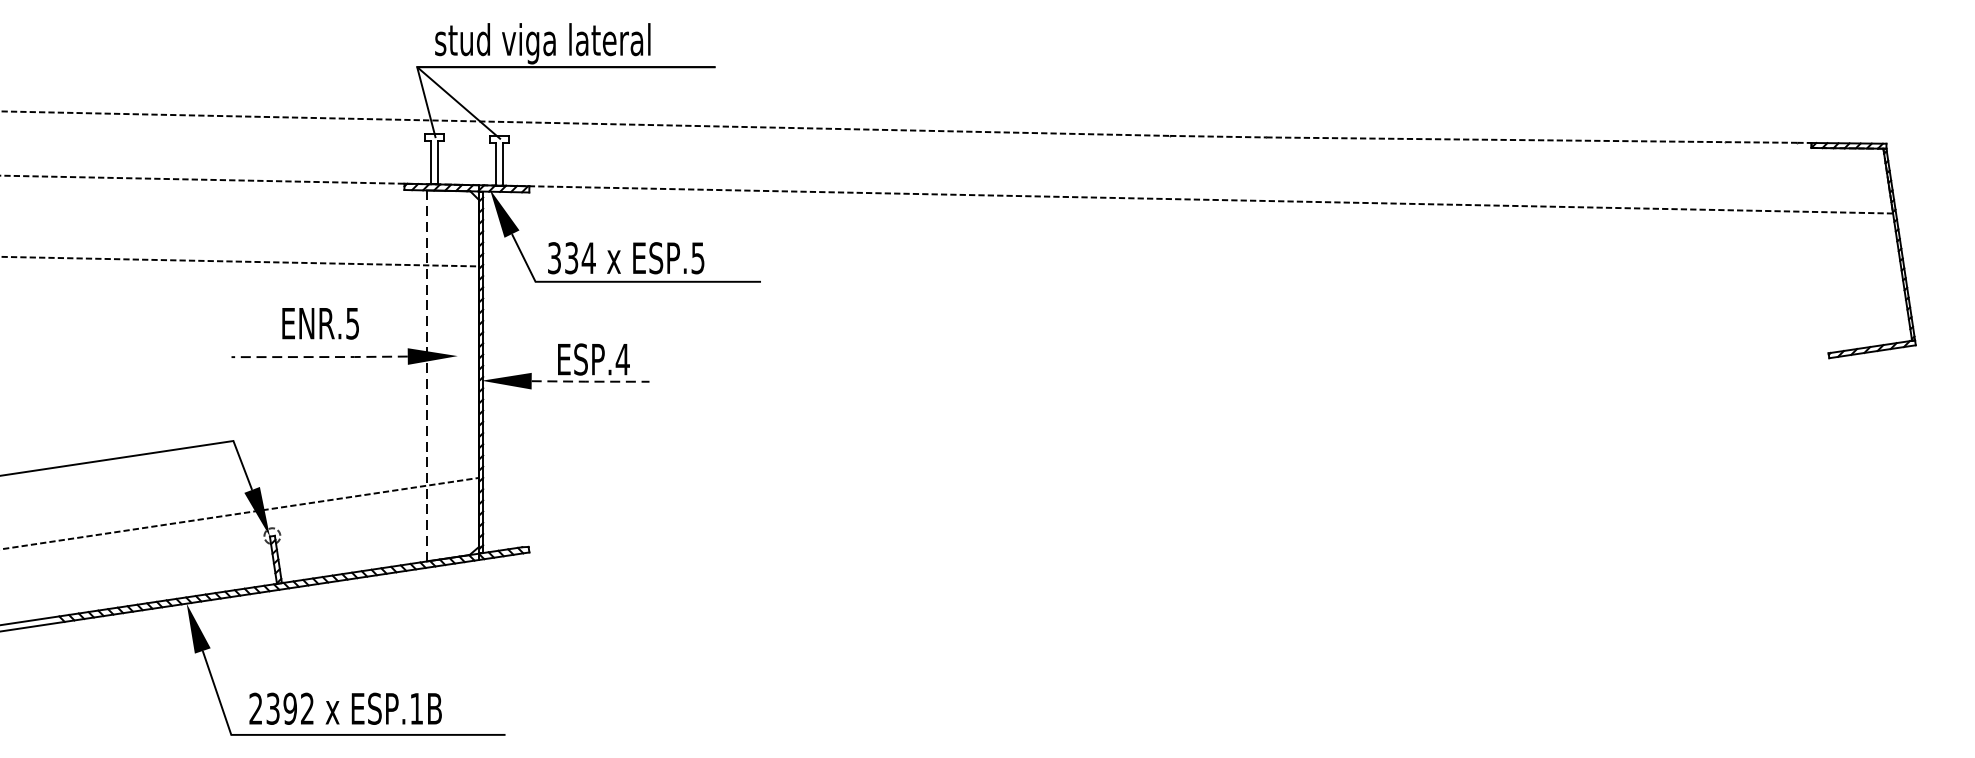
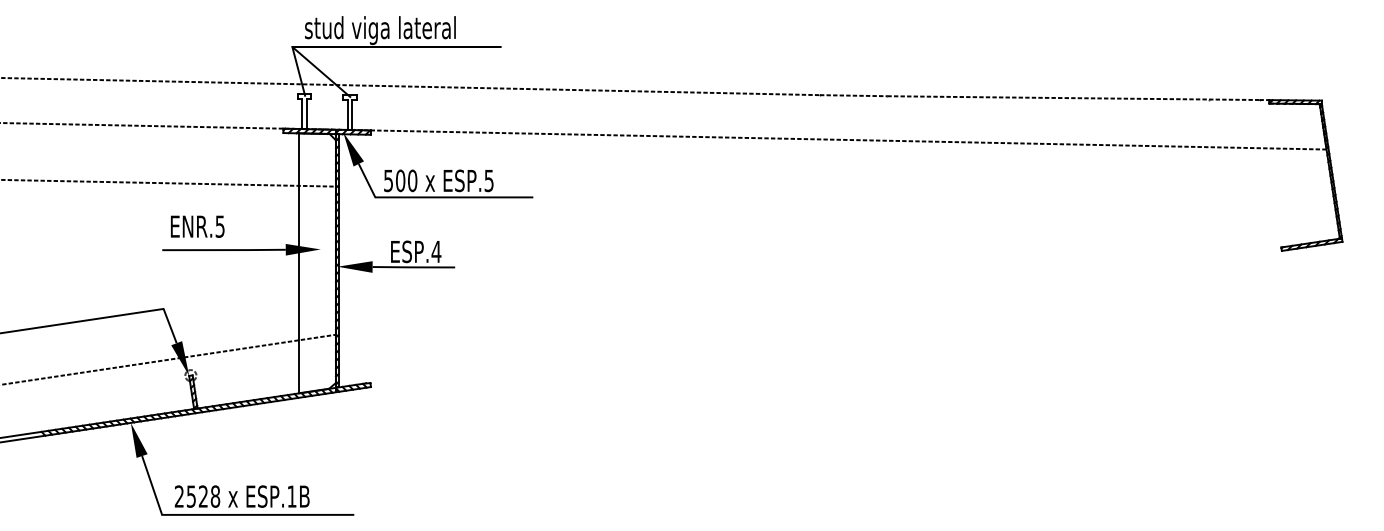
text: (571, 257) -> (400, 180), 334 -> 500
text: (320, 323) -> (197, 226), moved
line: (320, 357) -> (224, 250), dashed -> solid
line: (427, 376) -> (299, 263), dashed -> solid
line: (590, 381) -> (413, 267), dashed -> solid
text: (290, 708) -> (203, 496), 2392 -> 2528

